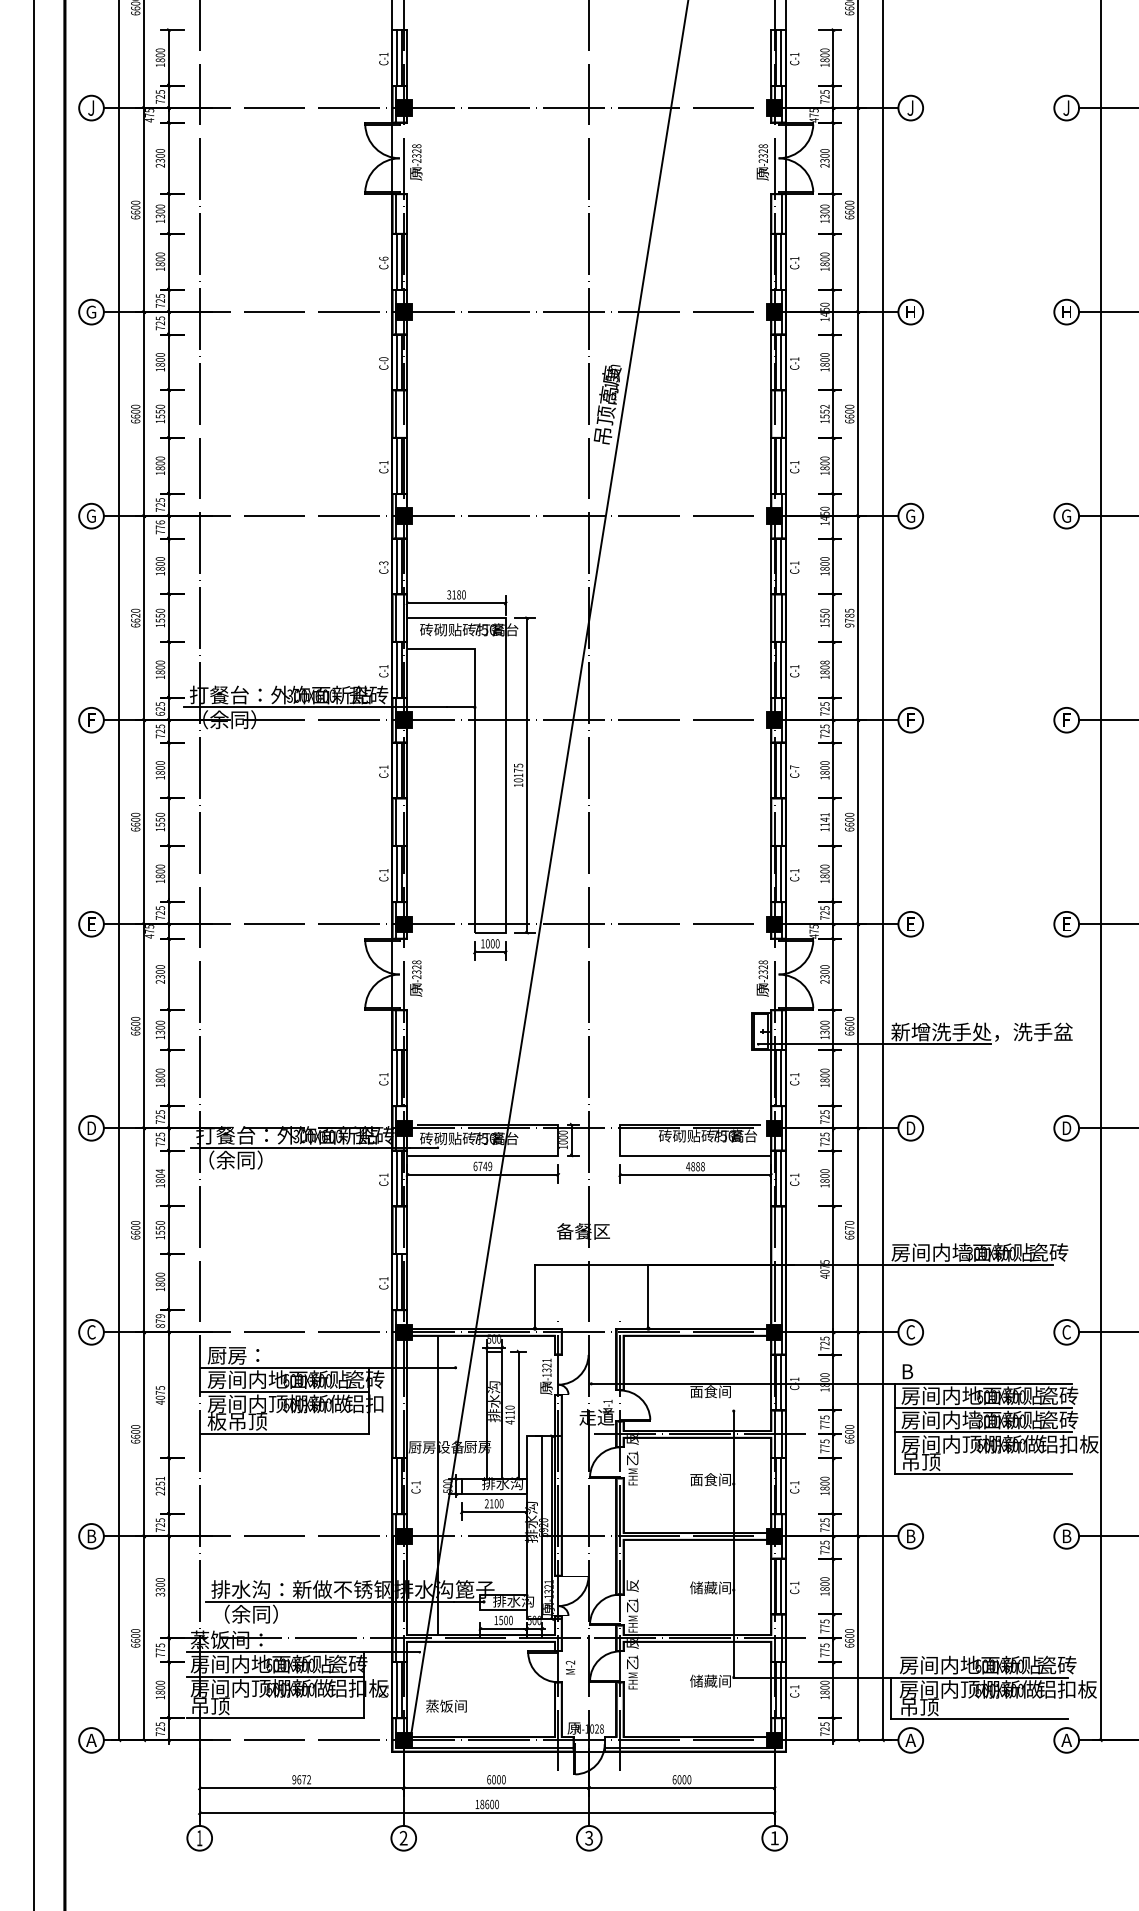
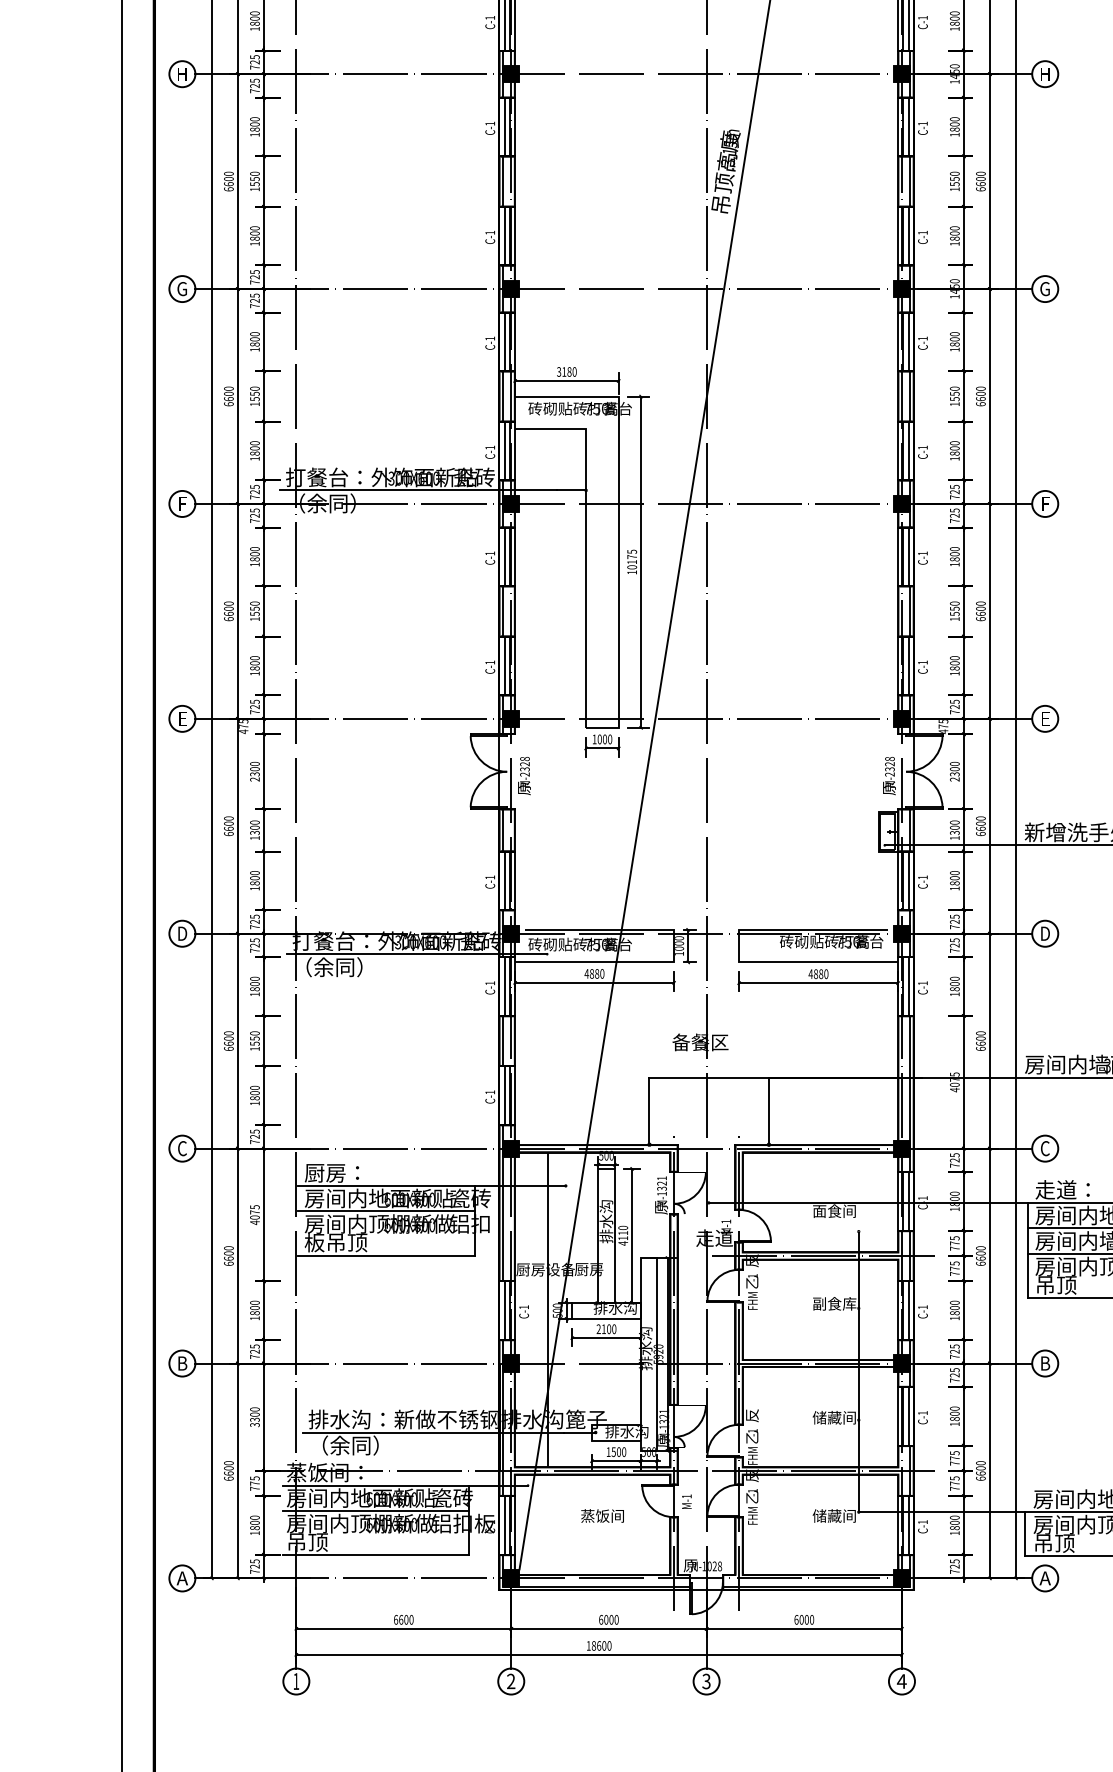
text: (383, 258) -> (489, 17), C-6 -> C-1
text: (91, 311) -> (182, 73), G -> H
text: (383, 359) -> (489, 124), C-0 -> C-1
text: (824, 406) -> (954, 173), 1552 -> 1550
text: (159, 524) -> (253, 297), 776 -> 725
text: (383, 563) -> (489, 338), C-3 -> C-1
text: (135, 615) -> (228, 393), 6620 -> 6600
text: (849, 617) -> (980, 395), 9785 -> 6600
text: (825, 662) -> (955, 443), 1808 -> 1800
text: (160, 713) -> (255, 496), 625 -> 725
text: (794, 767) -> (922, 553), C-7 -> C-1
text: (824, 819) -> (954, 608), 1141 -> 1550
text: (482, 1166) -> (594, 973), 6749 -> 4880
text: (702, 1166) -> (825, 973), 4888 -> 4880
text: (160, 1171) -> (255, 979), 1804 -> 1800
text: (849, 1227) -> (980, 1038), 6670 -> 6600
text: (160, 1320) -> (255, 1136), 879 -> 725
text: (926, 1371) -> (1061, 1189), B -> 走道：
text: (710, 1479) -> (834, 1303), 面食间 -> 副食库
text: (160, 1485) -> (255, 1309), 2251 -> 1800
text: (569, 1662) -> (685, 1496), M-2 -> M-1
text: (446, 1705) -> (602, 1515), moved
text: (301, 1779) -> (403, 1619), 9672 -> 6600
text: (774, 1838) -> (901, 1681), 1 -> 4

